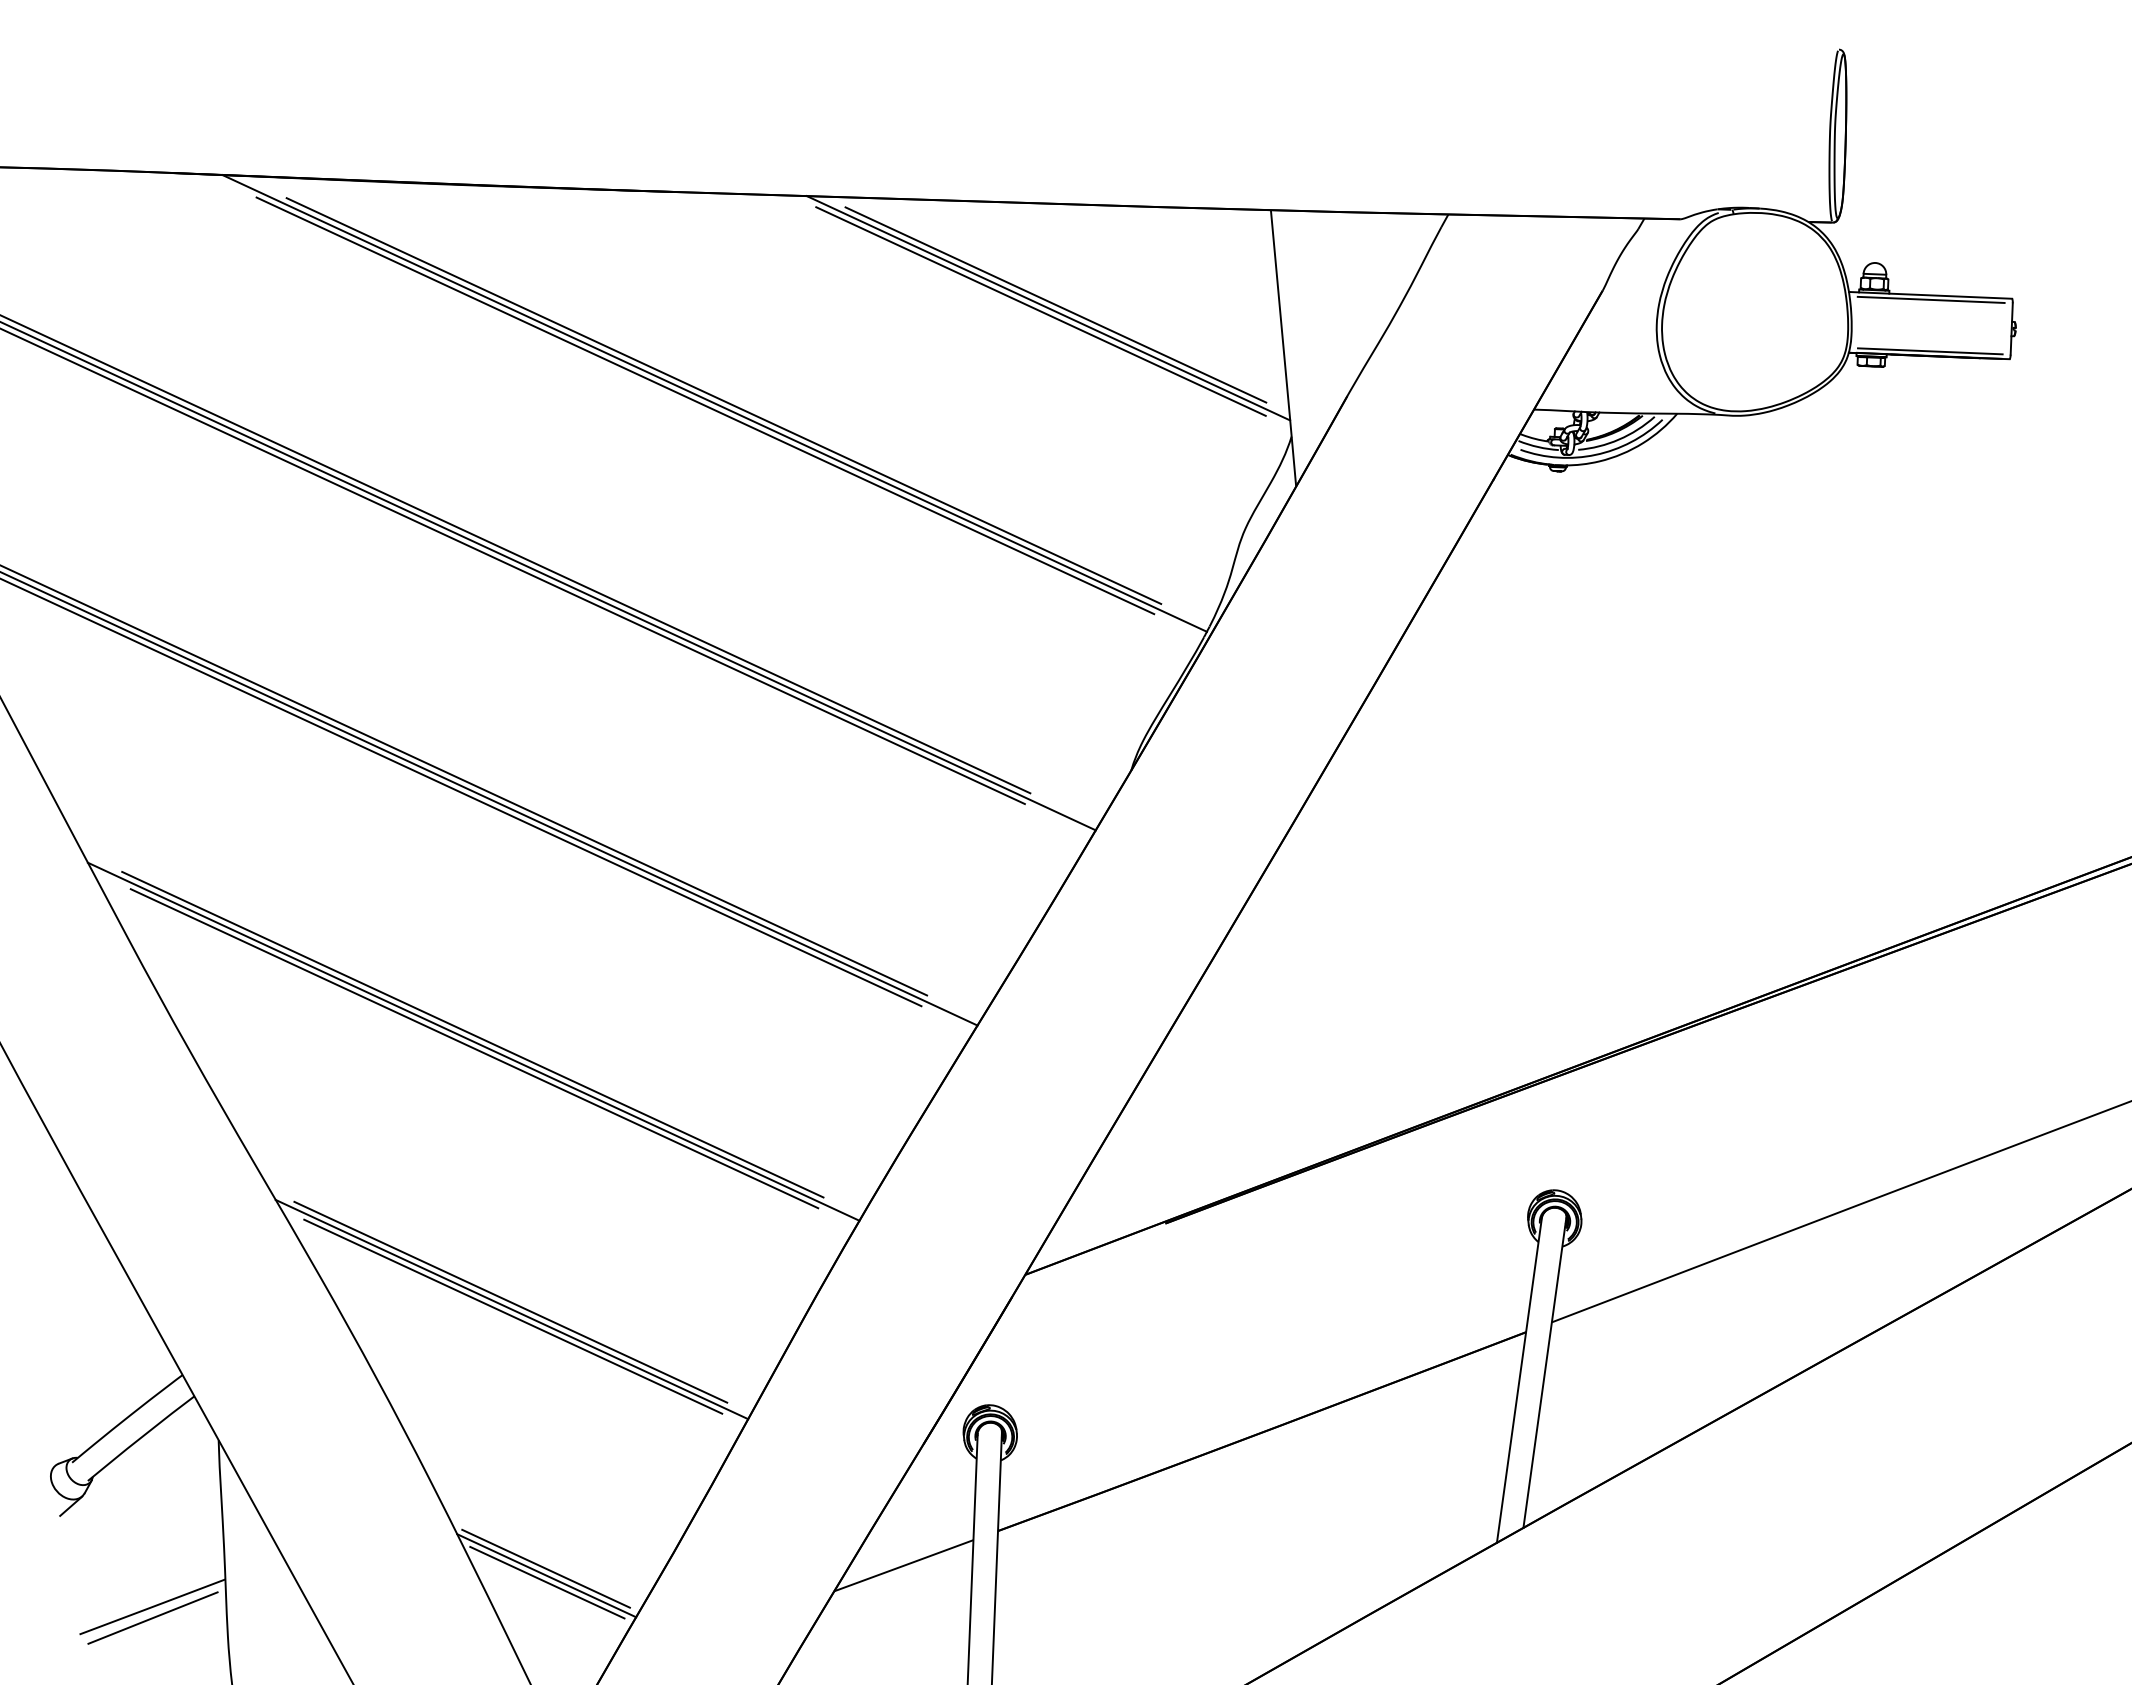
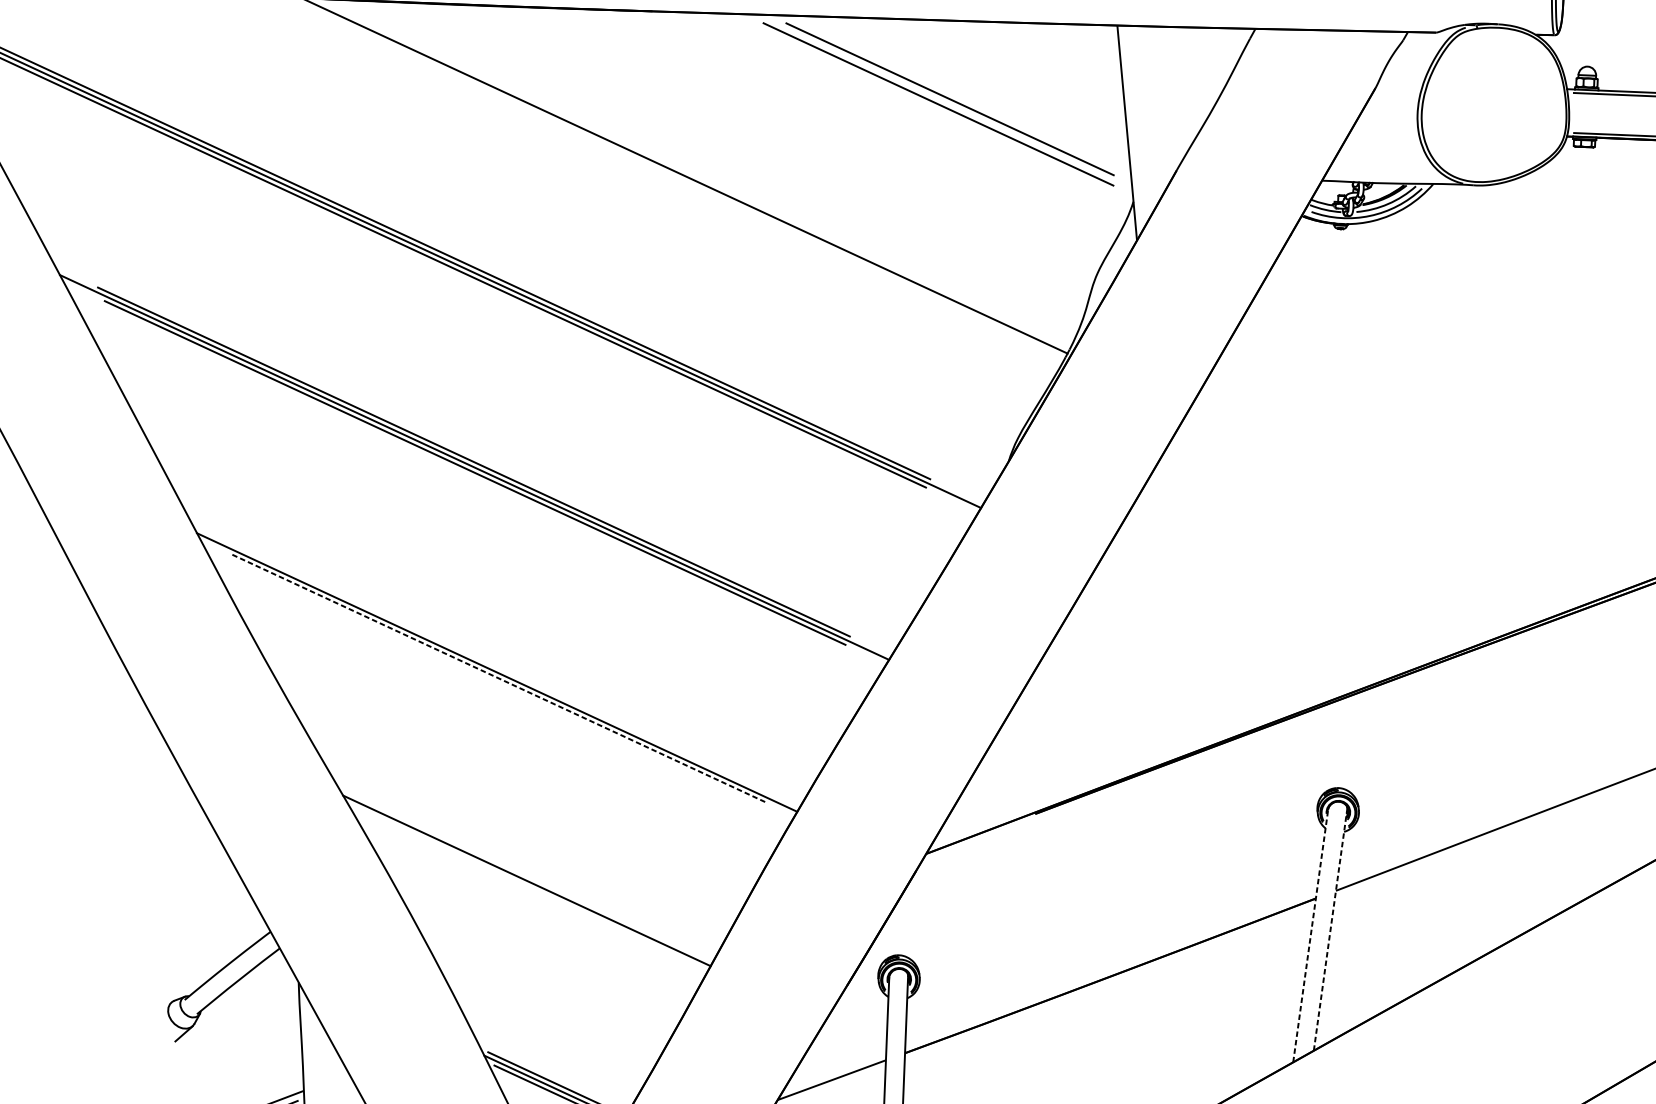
line: (1048, 308) -> (944, 102), removed
line: (723, 400) -> (691, 173), removed
line: (705, 405) -> (677, 177), removed
line: (472, 1034) -> (496, 666), removed
line: (474, 1048) -> (497, 677), solid -> dashed
line: (510, 1301) -> (525, 874), removed
line: (513, 1316) -> (528, 886), removed
line: (1544, 1372) -> (1330, 929), solid -> dashed
line: (1519, 1380) -> (1310, 936), solid -> dashed

